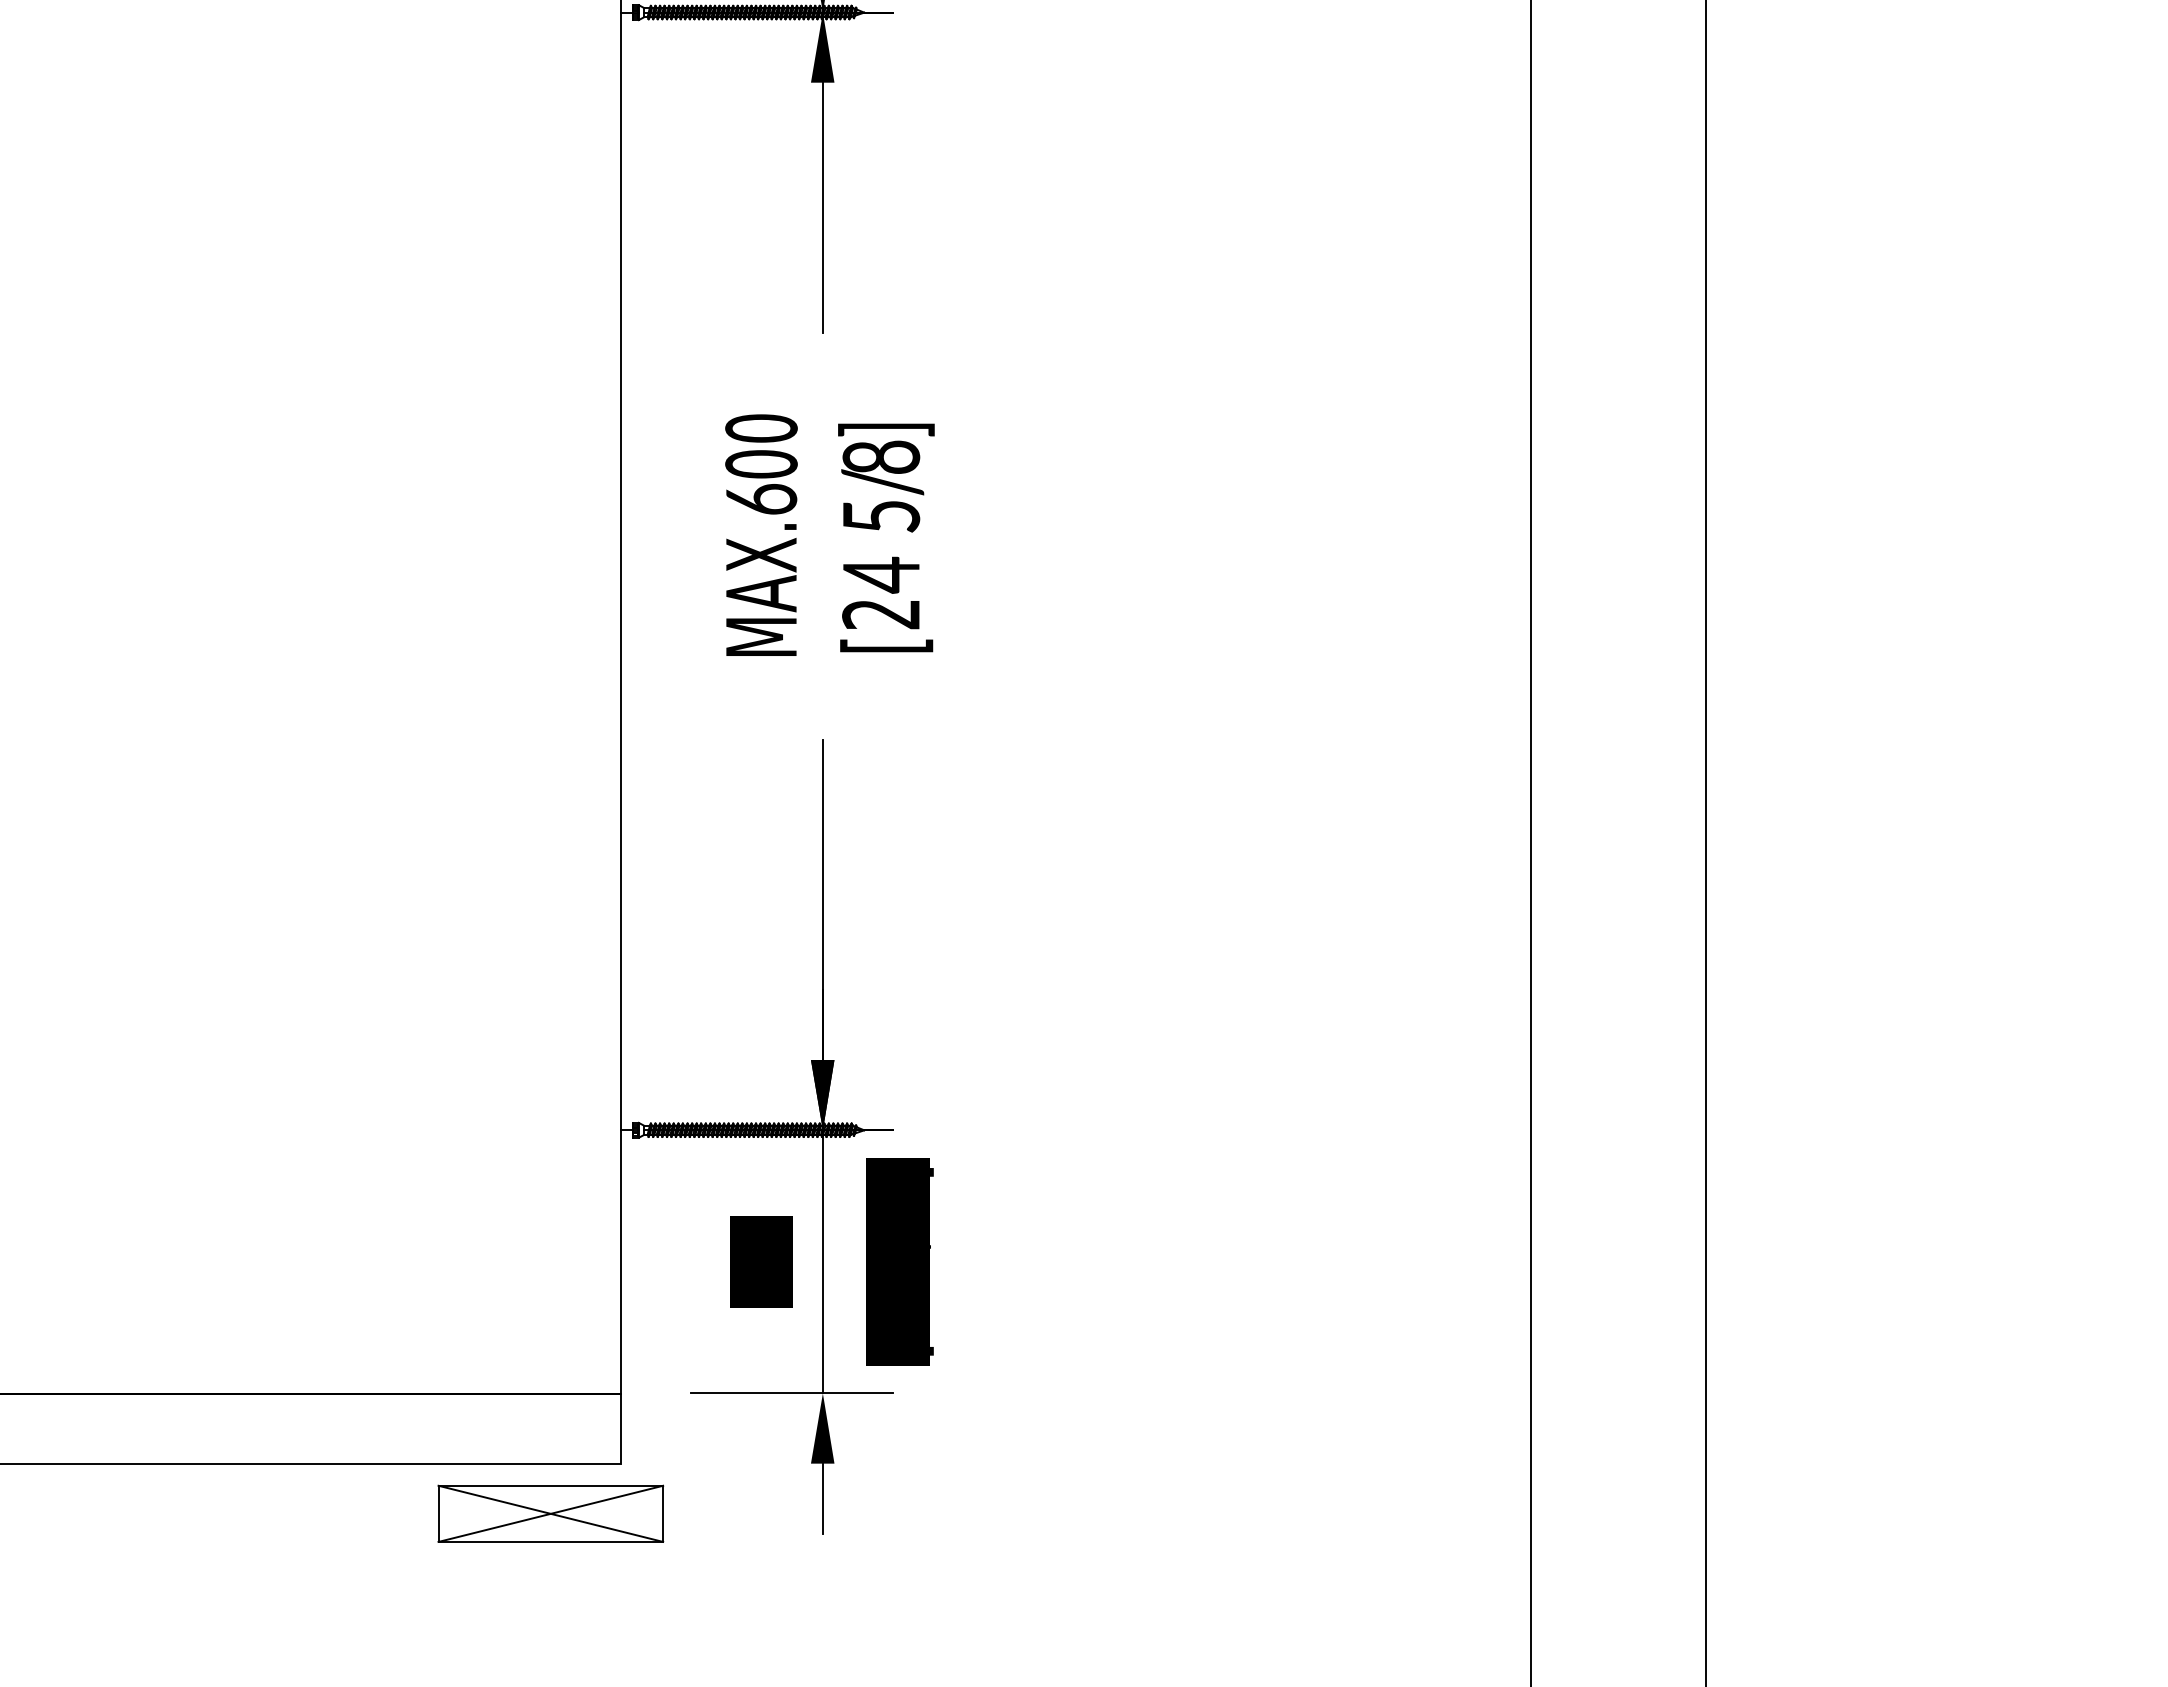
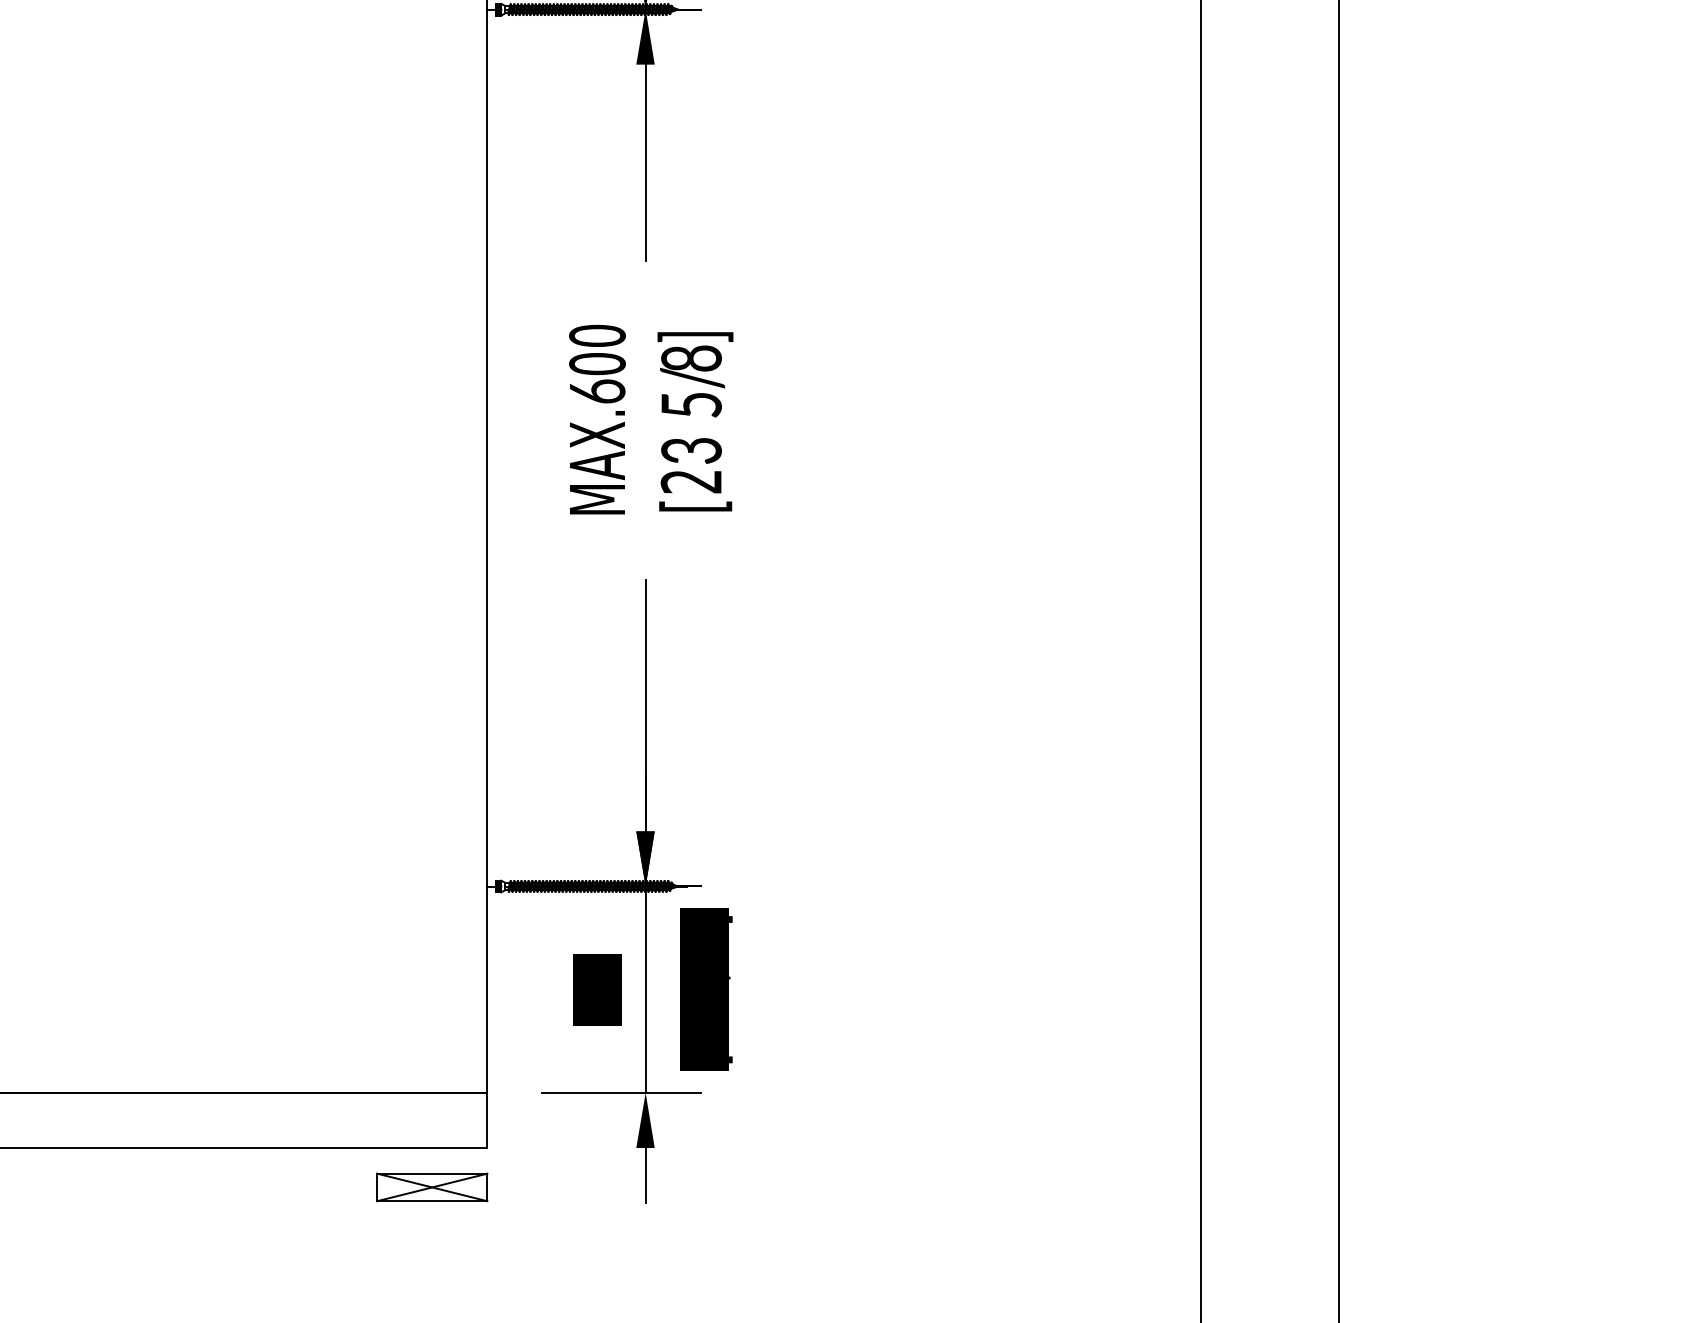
text: (881, 574) -> (691, 450), 4 -> 3
part: (550, 1513) -> (431, 1187), size x0.62

